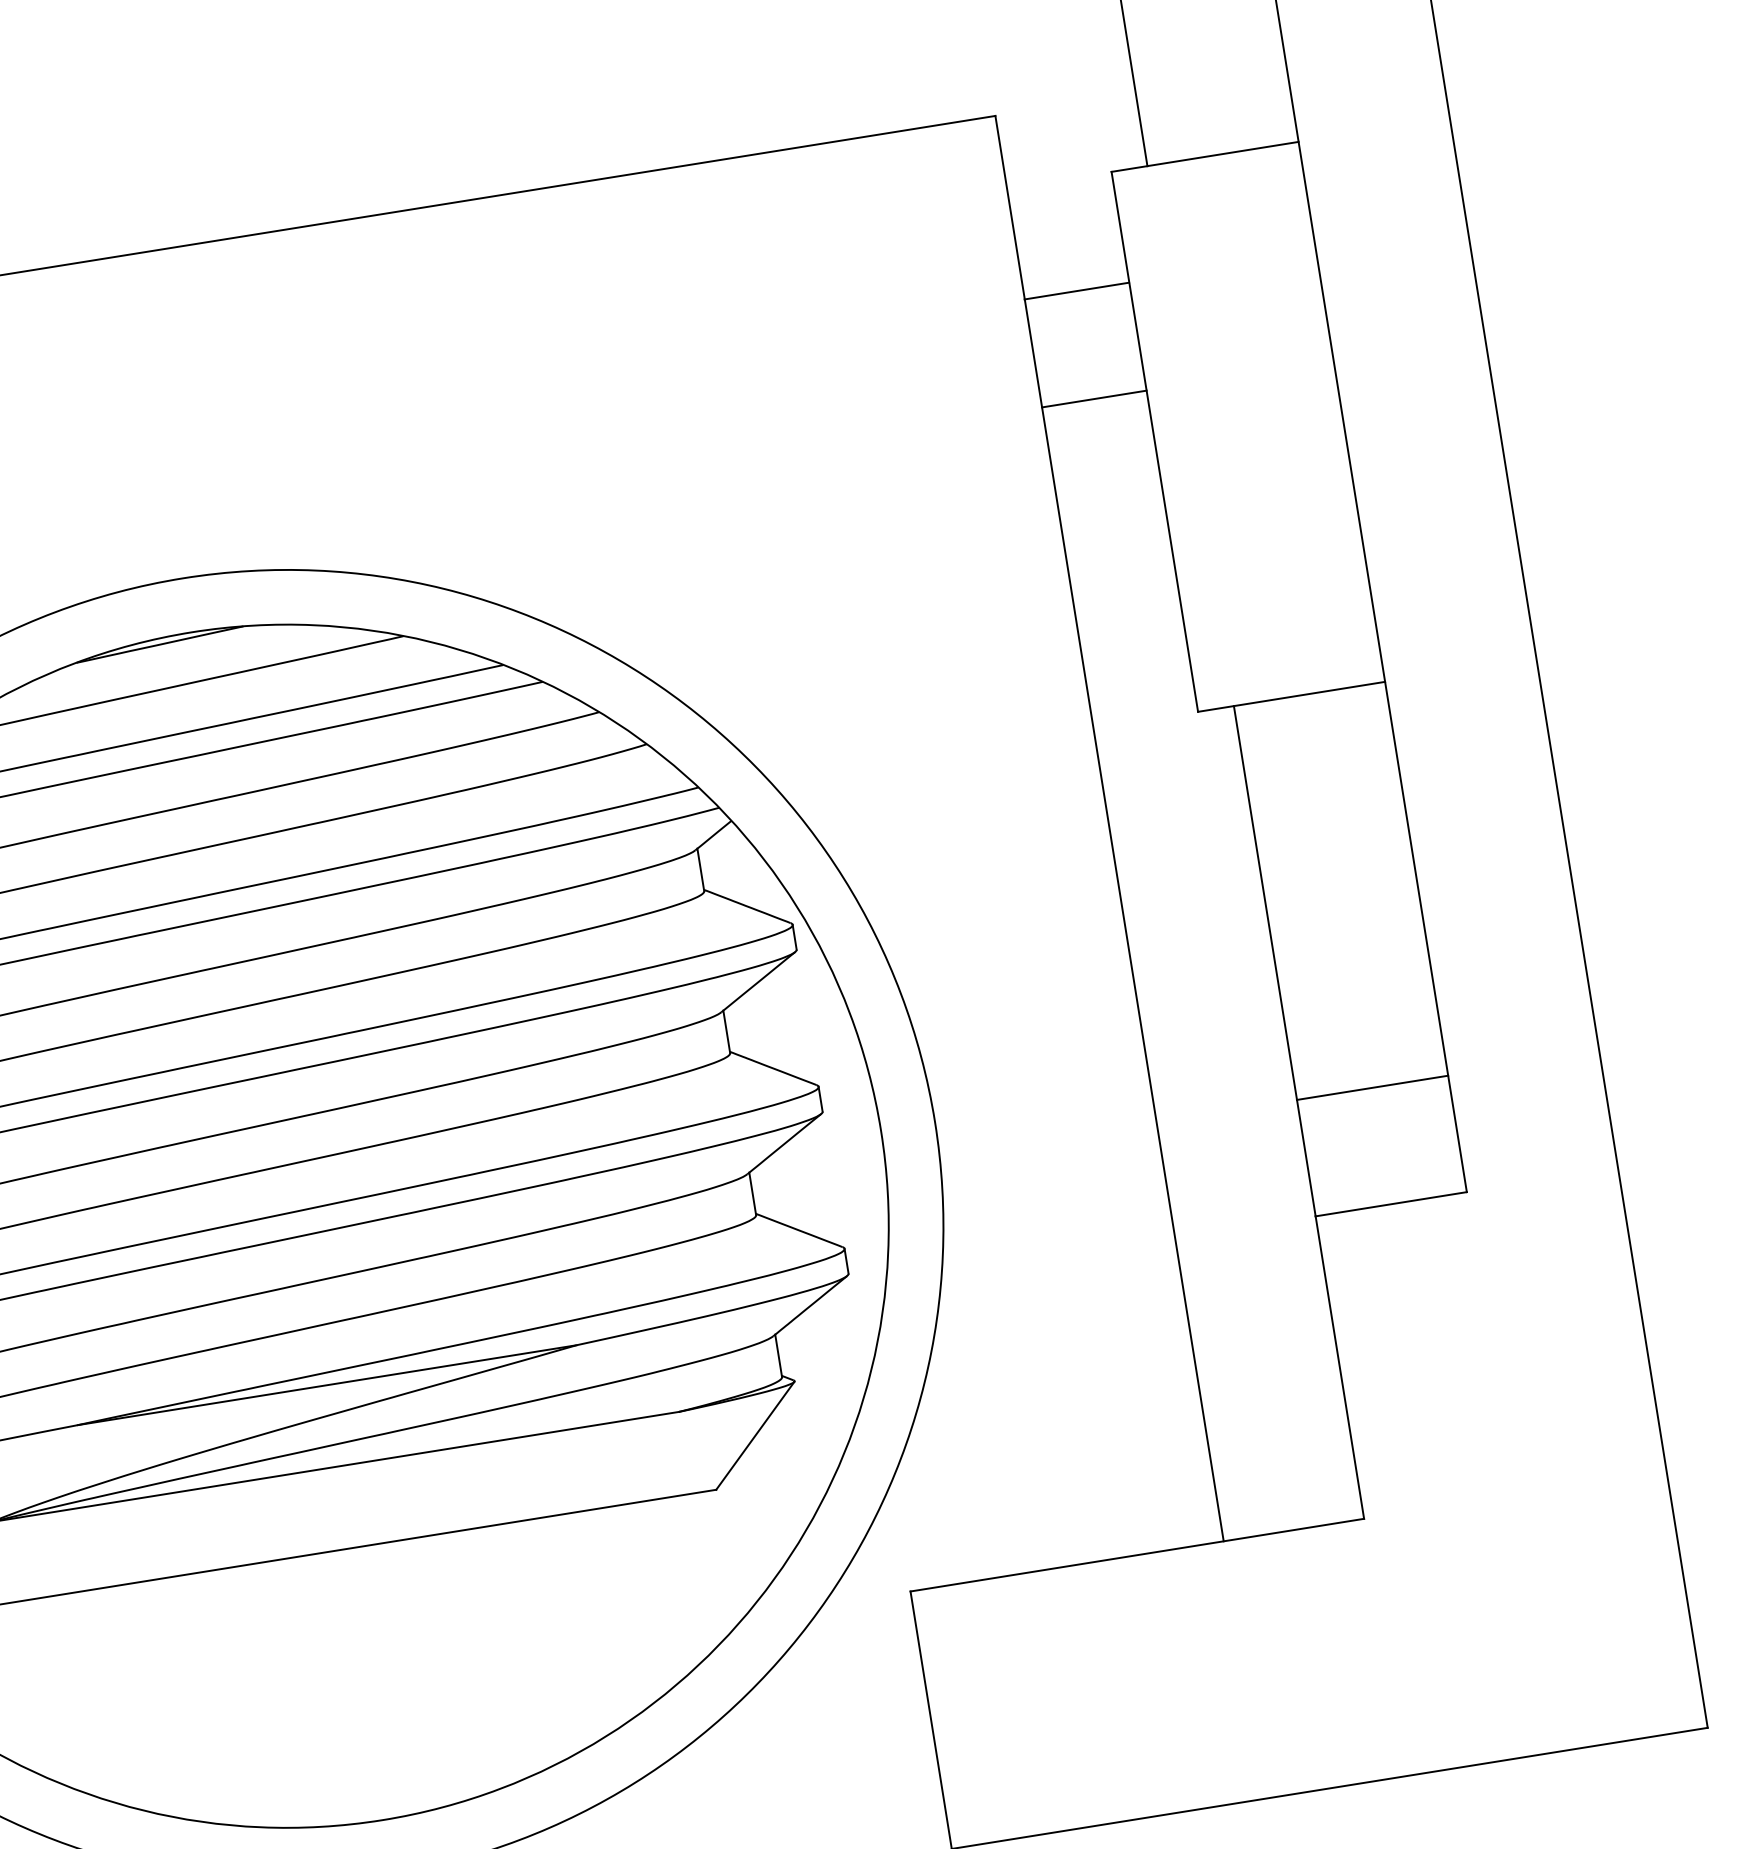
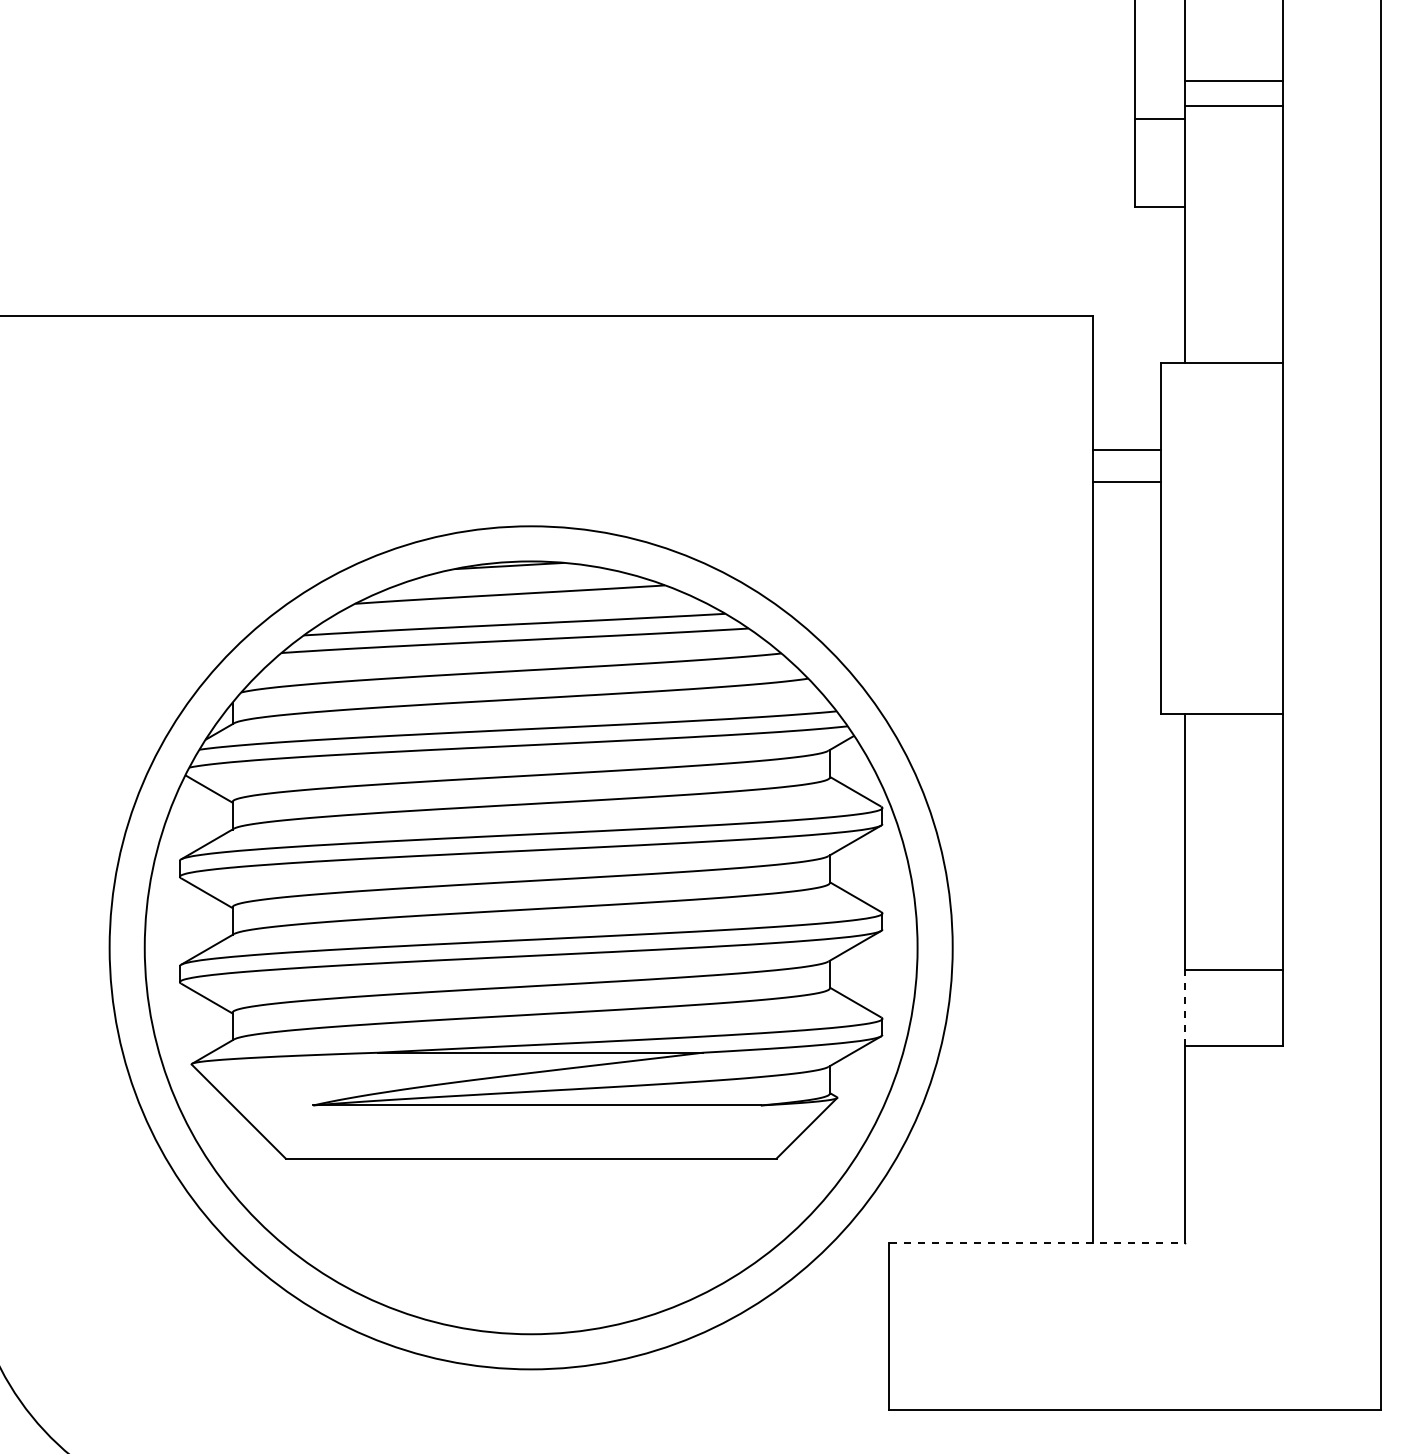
line: (1077, 290) -> (1127, 481), moved
line: (1094, 399) -> (1127, 450), moved
line: (1306, 1158) -> (1184, 1008), solid -> dashed
line: (1137, 1554) -> (1037, 1242), solid -> dashed

